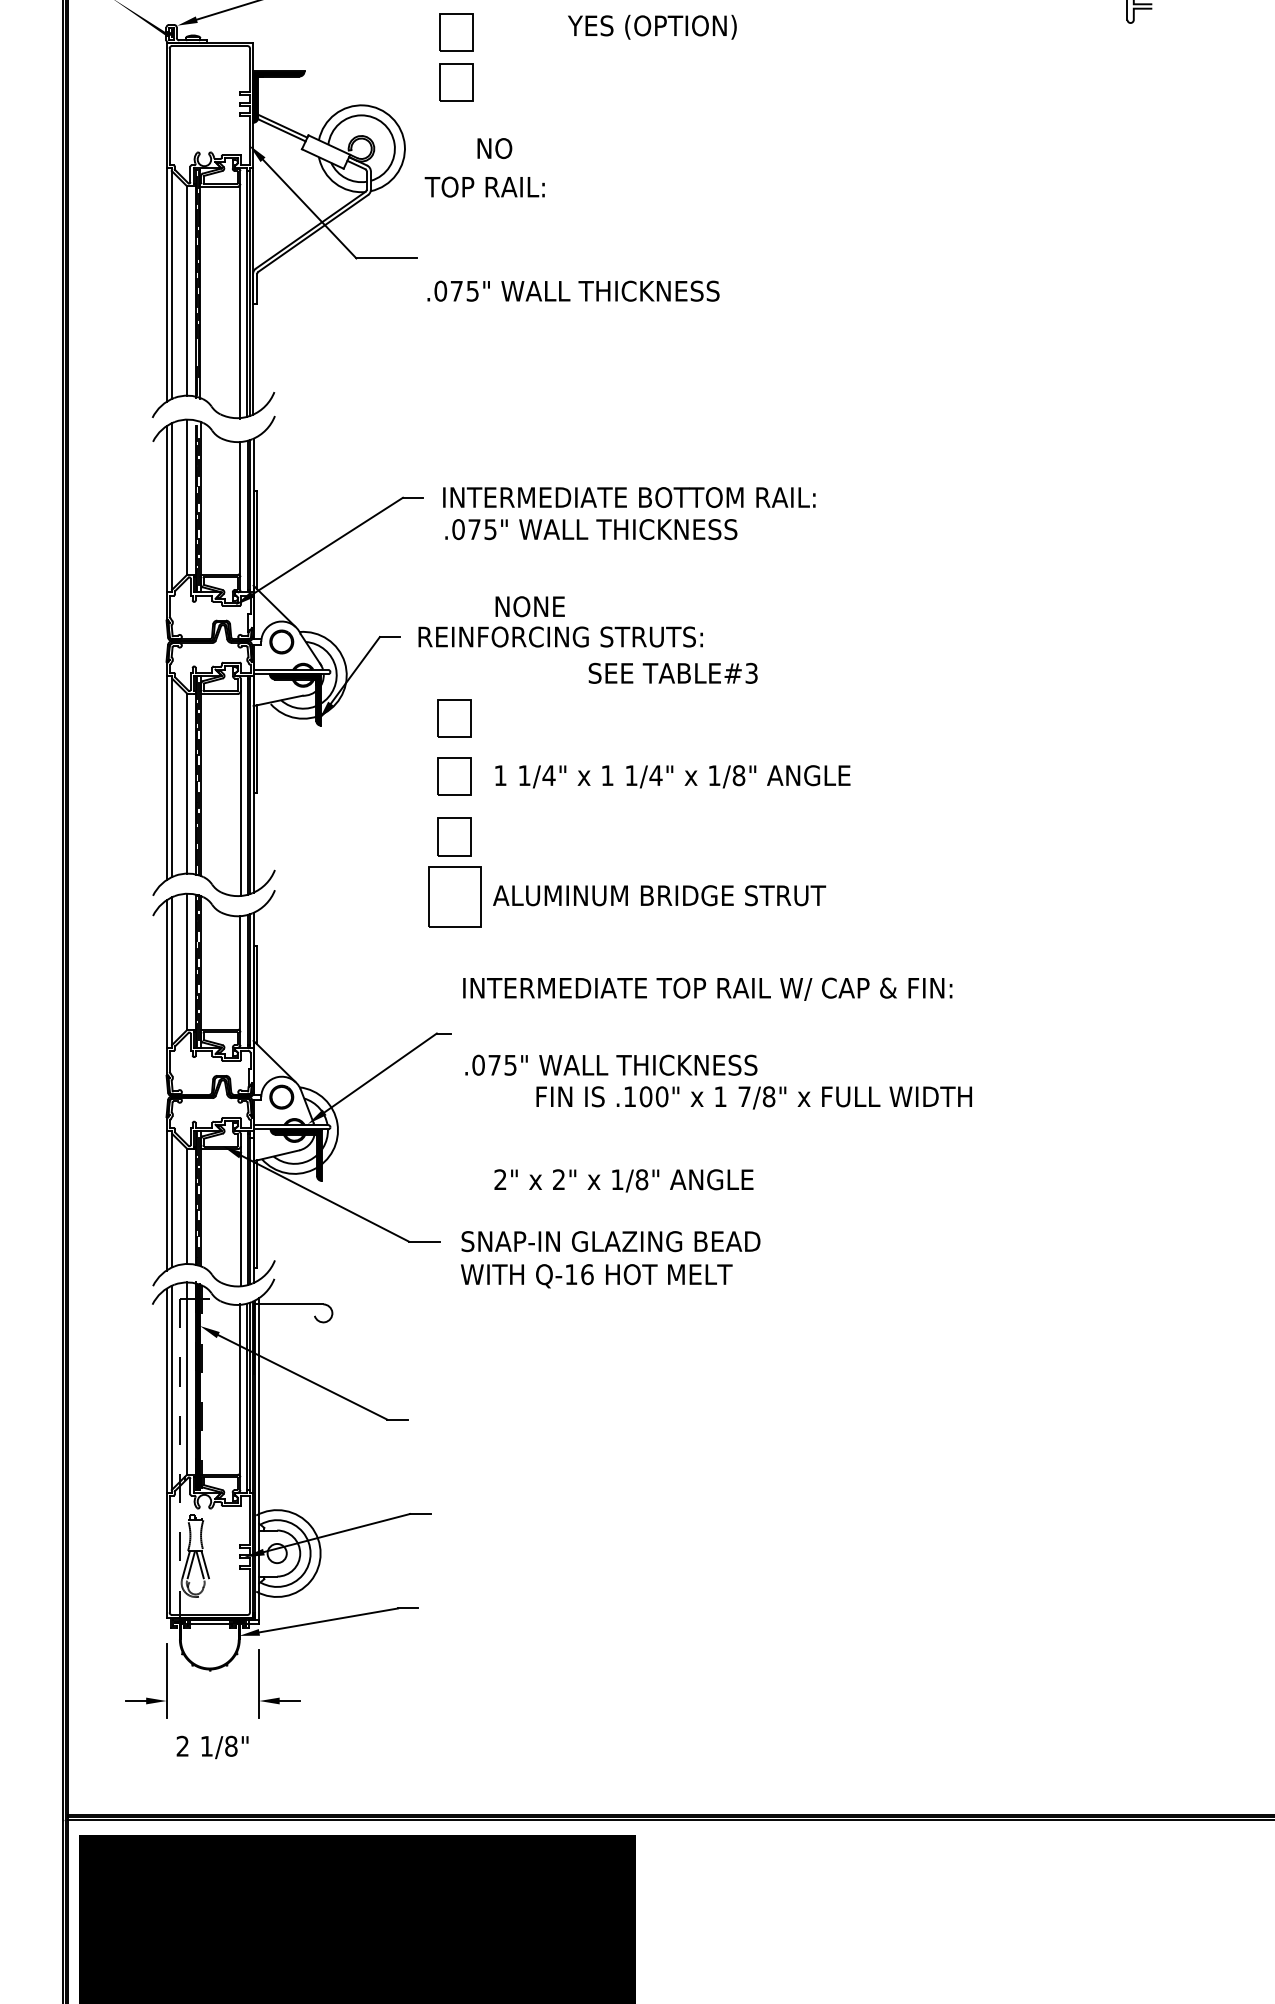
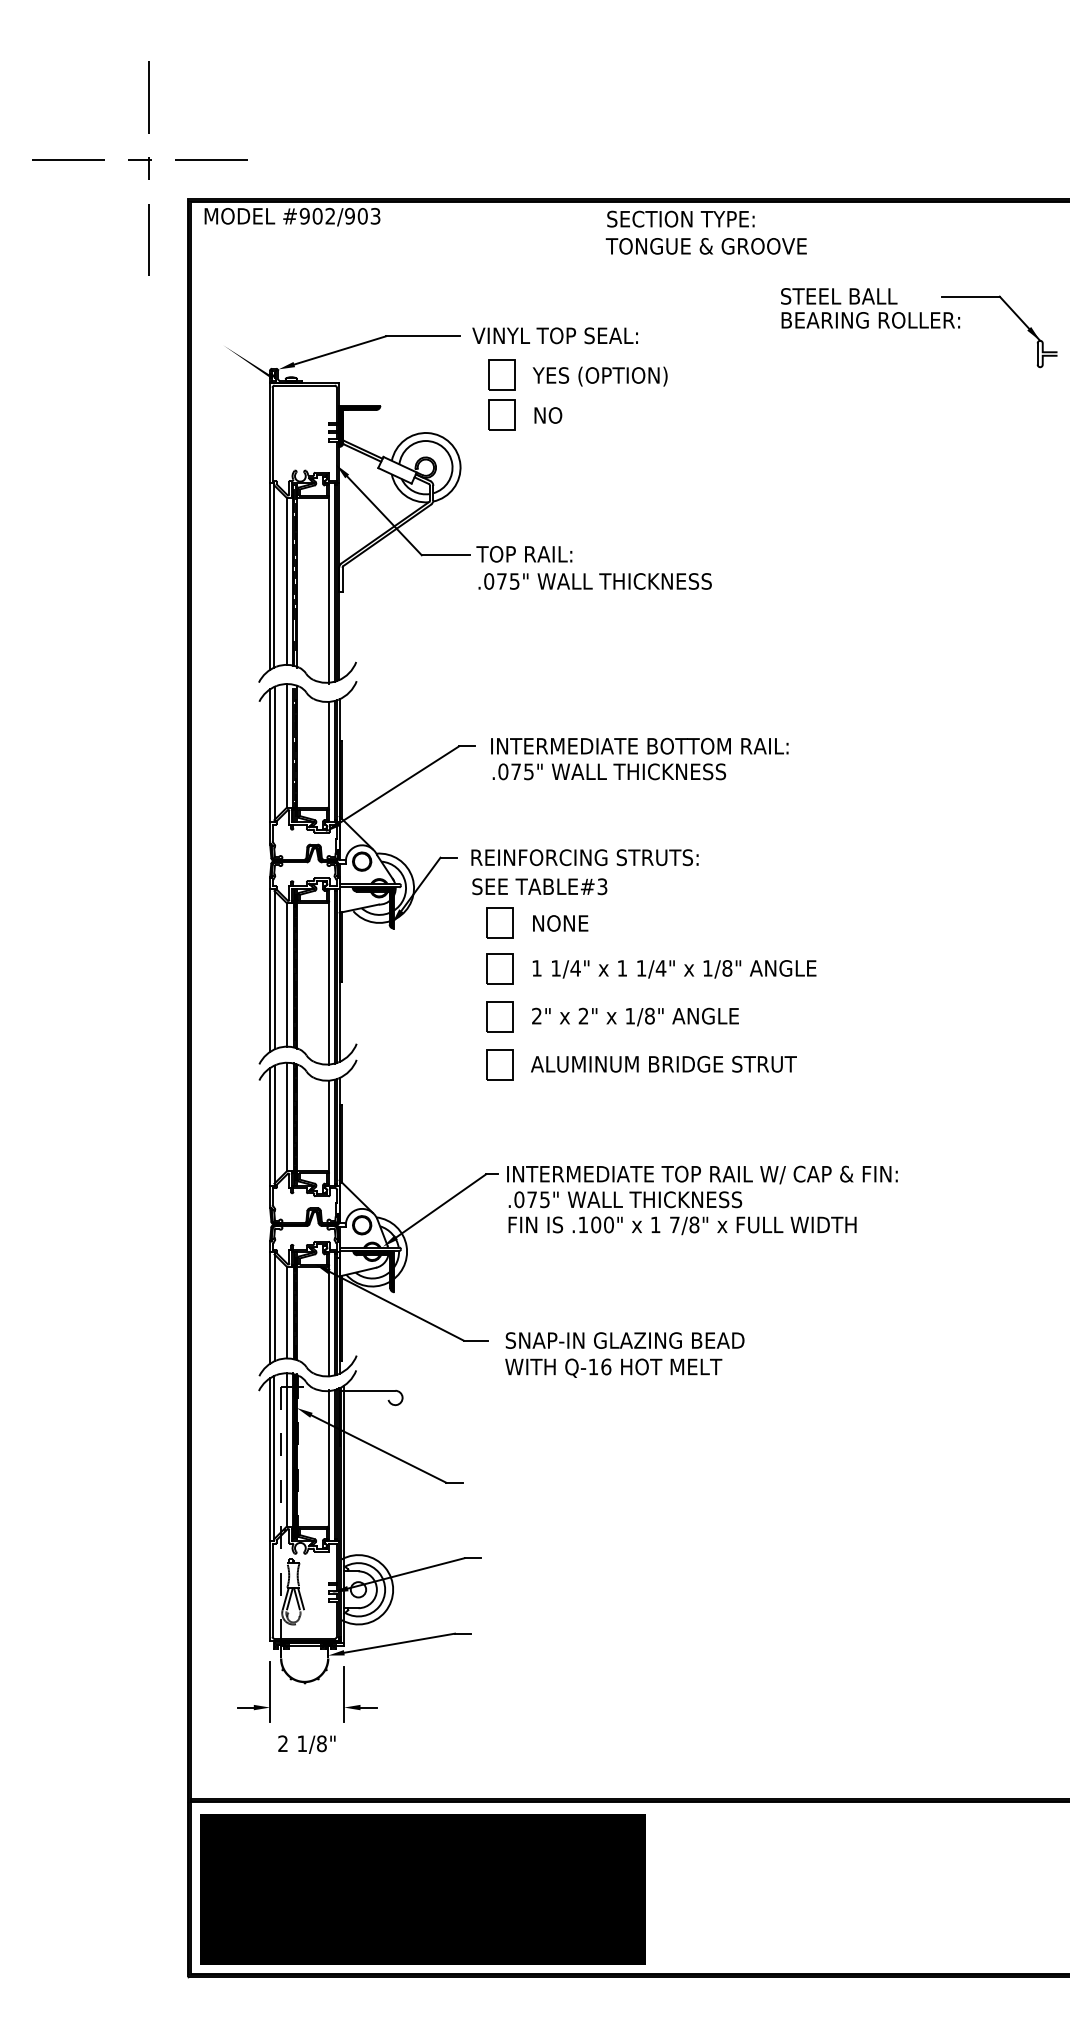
text: (651, 27) -> (599, 376), moved
text: (495, 148) -> (548, 415), moved
text: (485, 187) -> (524, 554), moved
text: (530, 606) -> (560, 923), moved
text: (672, 673) -> (539, 886), moved
part: (453, 895) -> (499, 1064), size x0.62
text: (707, 988) -> (702, 1174), moved
text: (754, 1097) -> (682, 1225), moved
text: (623, 1180) -> (635, 1016), moved

